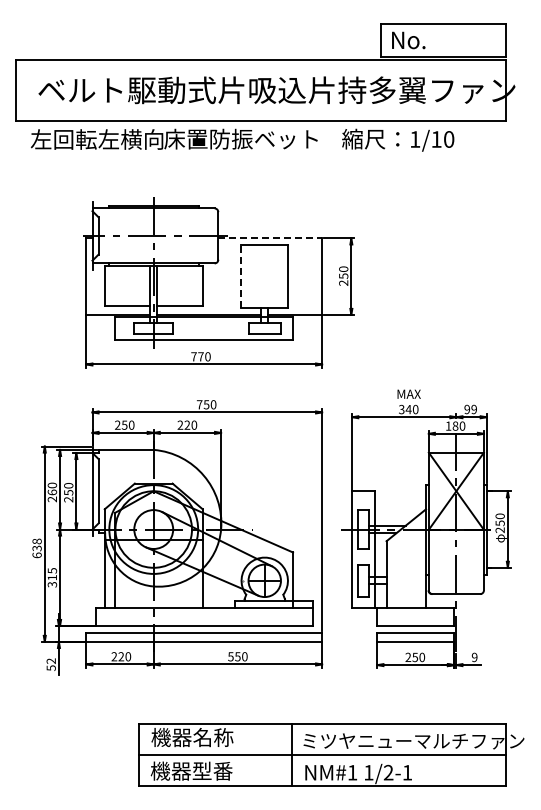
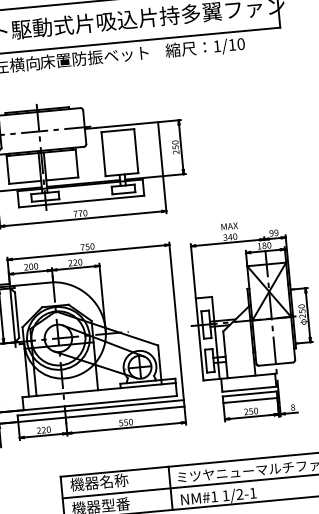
line: (270, 238) -> (121, 125), dashed -> solid
line: (241, 275) -> (103, 153), dashed -> solid
text: (124, 424) -> (30, 266), 250 -> 200
text: (474, 657) -> (292, 407), 9 -> 8

